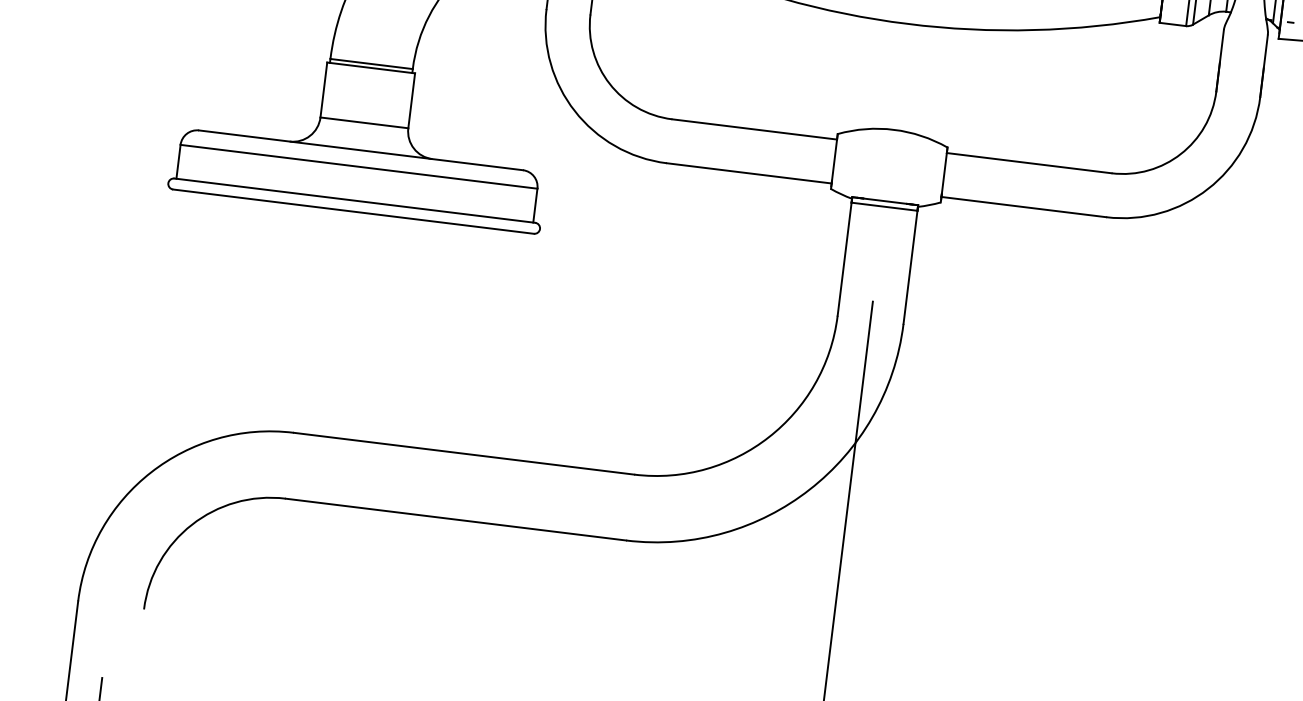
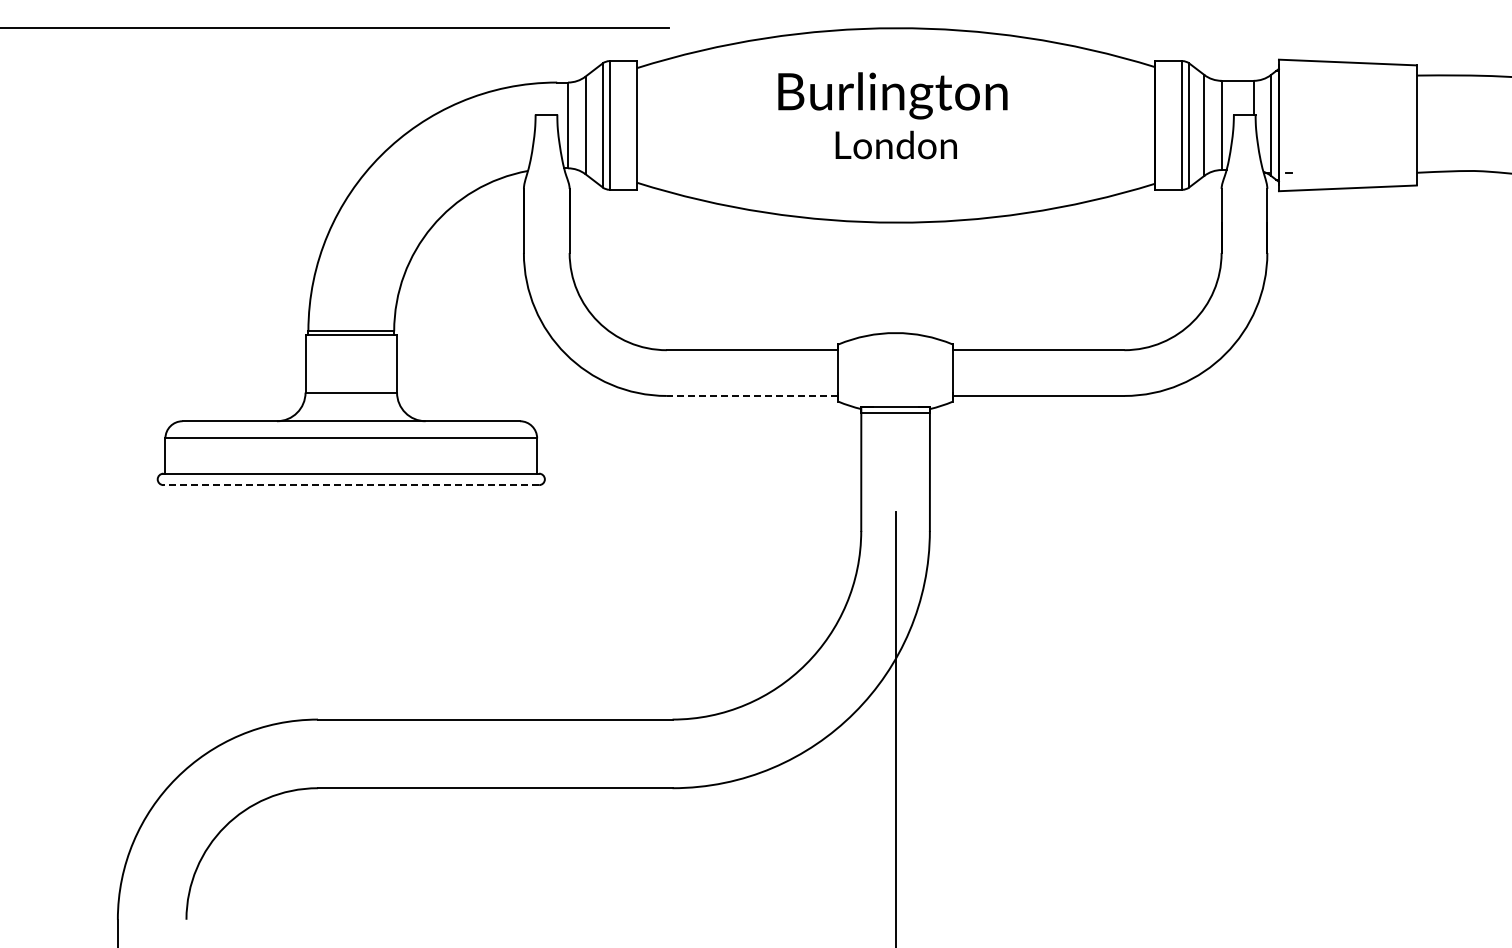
line: (749, 172) -> (752, 395), solid -> dashed
line: (353, 212) -> (351, 485), solid -> dashed

